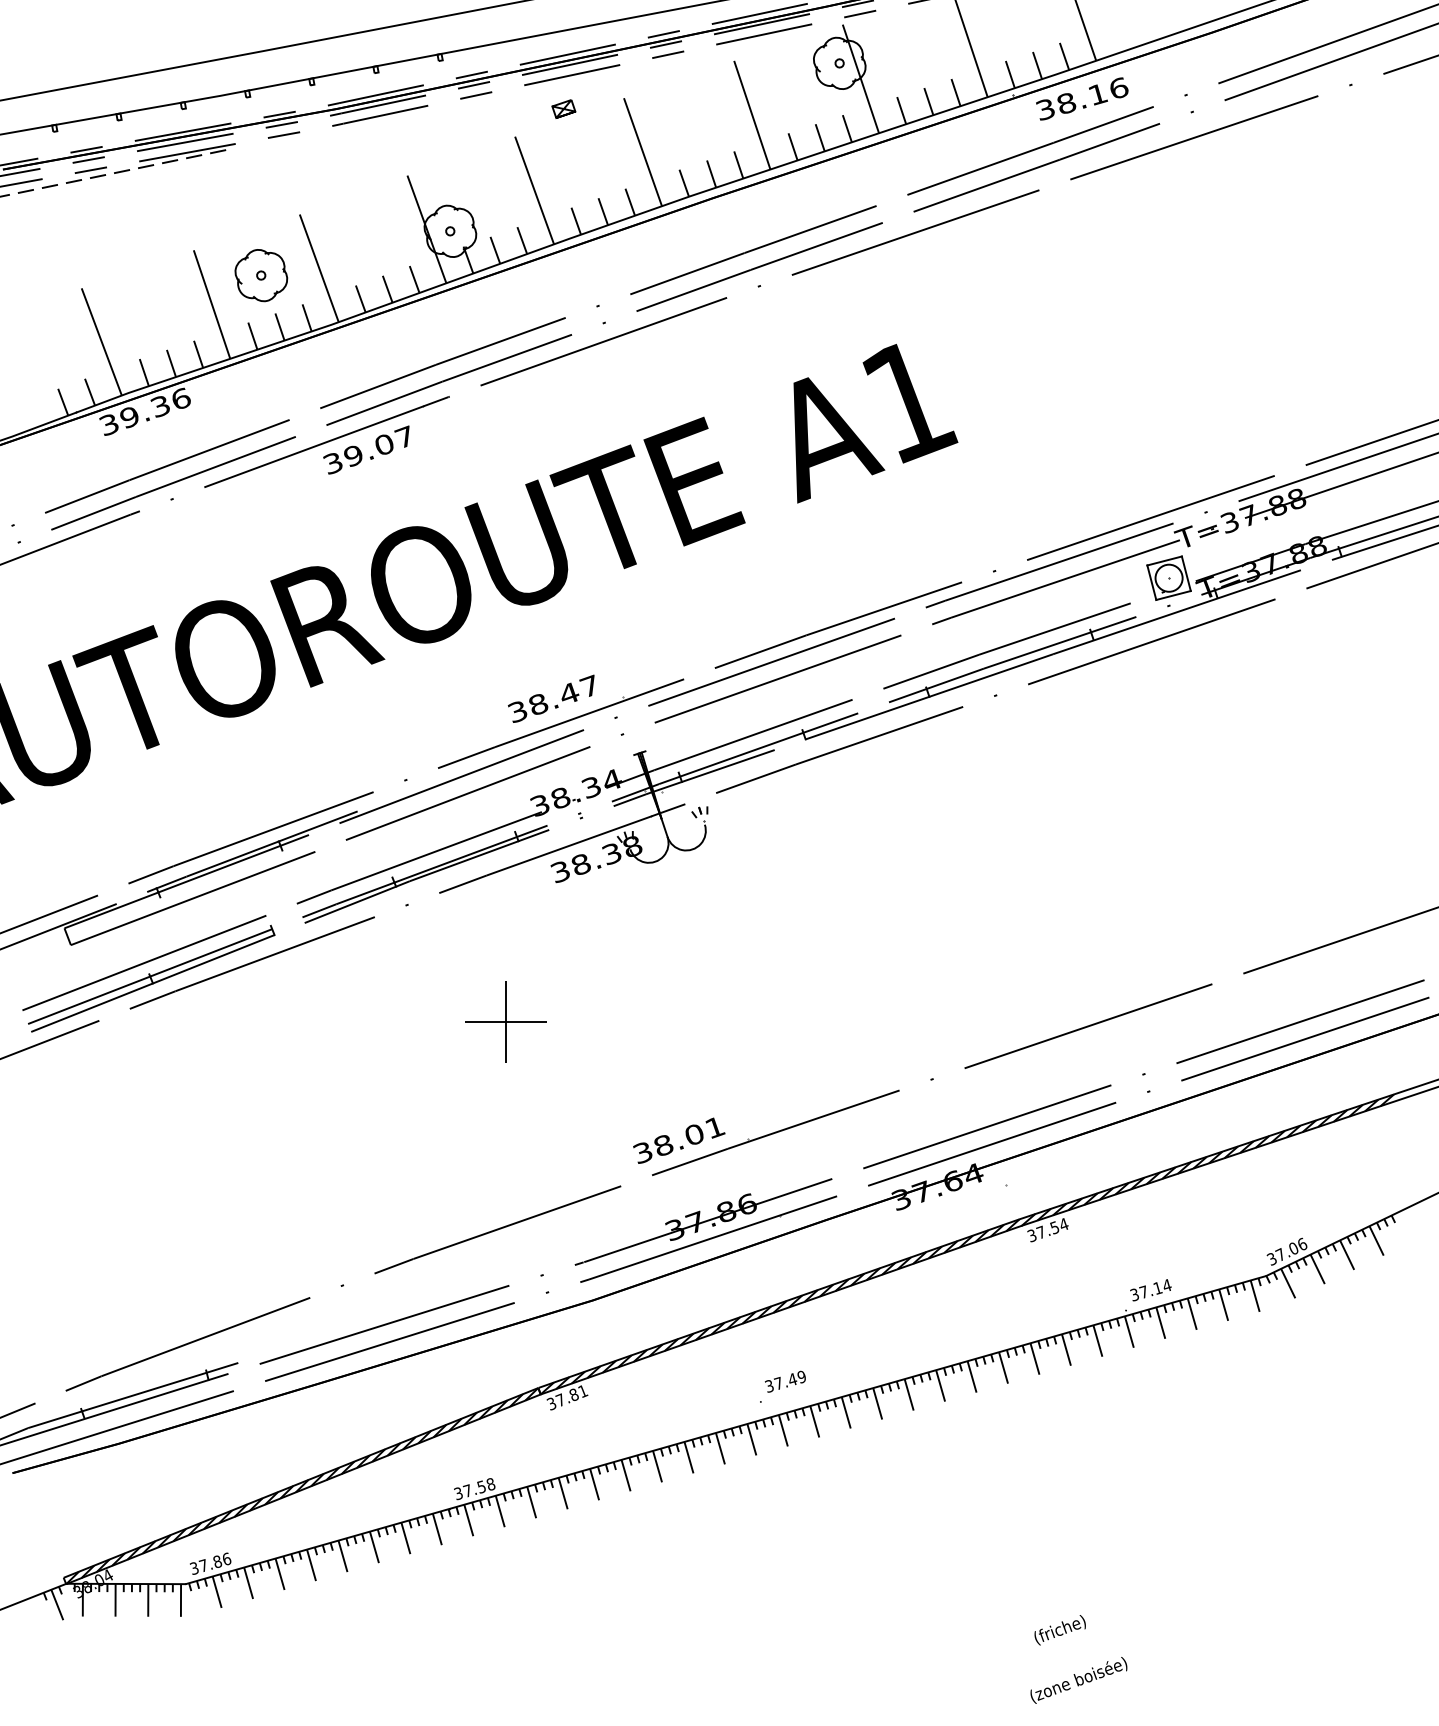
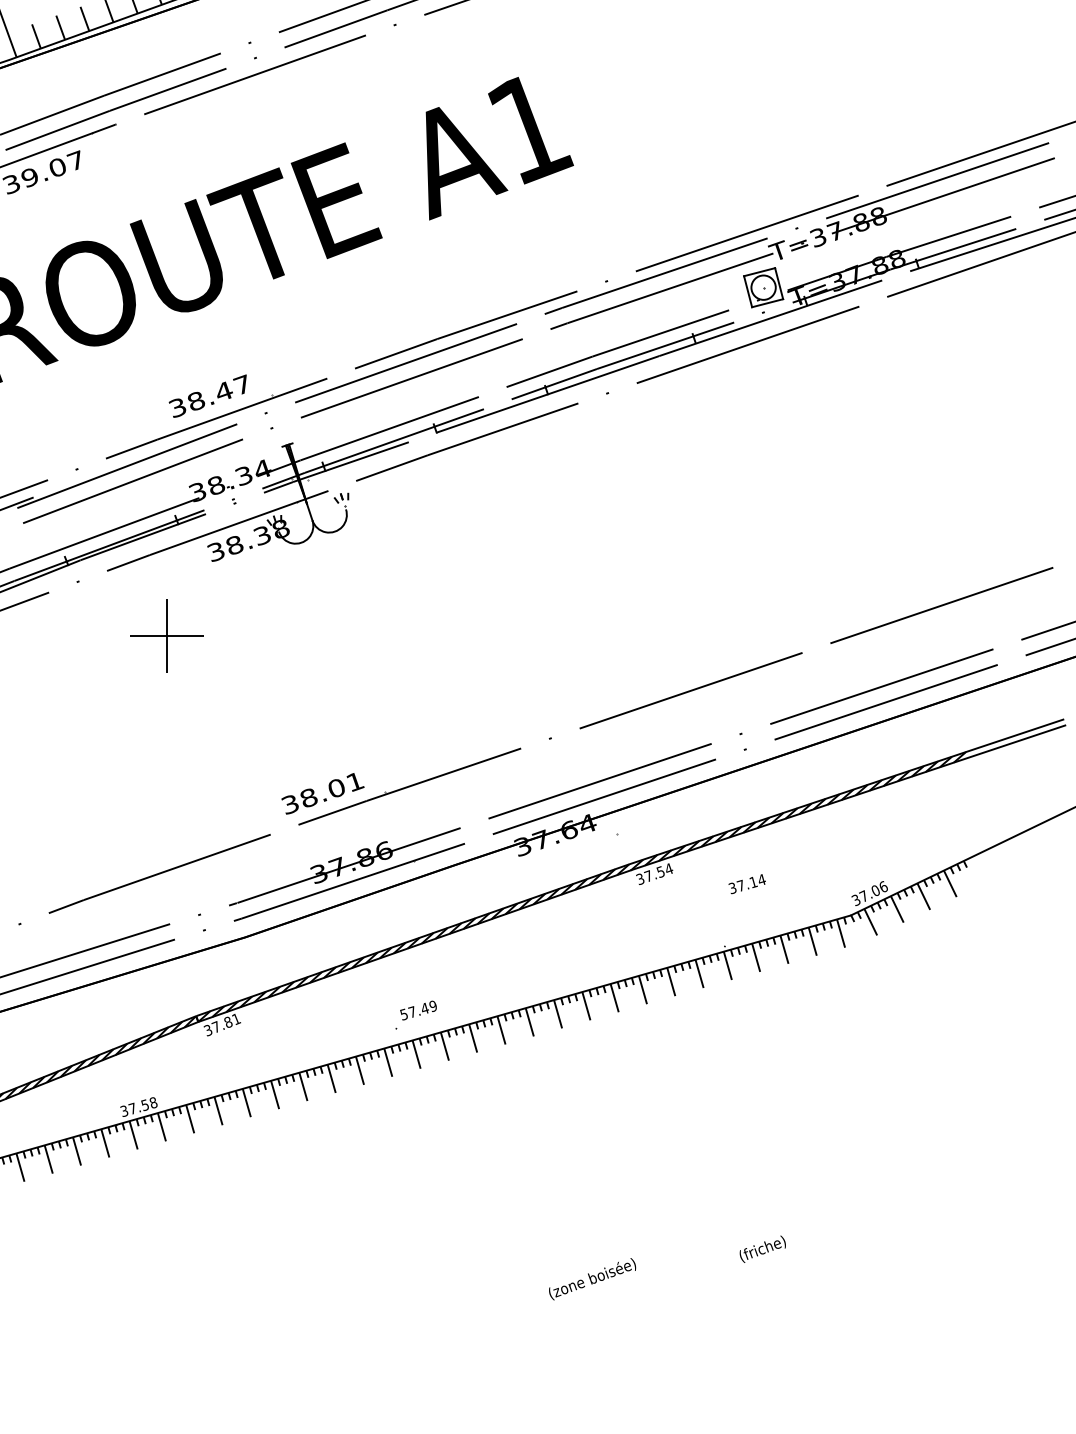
part: (505, 1021) -> (166, 635), moved
text: (1150, 1290) -> (746, 884), moved
text: (769, 1384) -> (404, 1013), 37.49 -> 57.49
text: (1059, 1630) -> (762, 1249), moved
text: (1078, 1680) -> (592, 1279), moved

